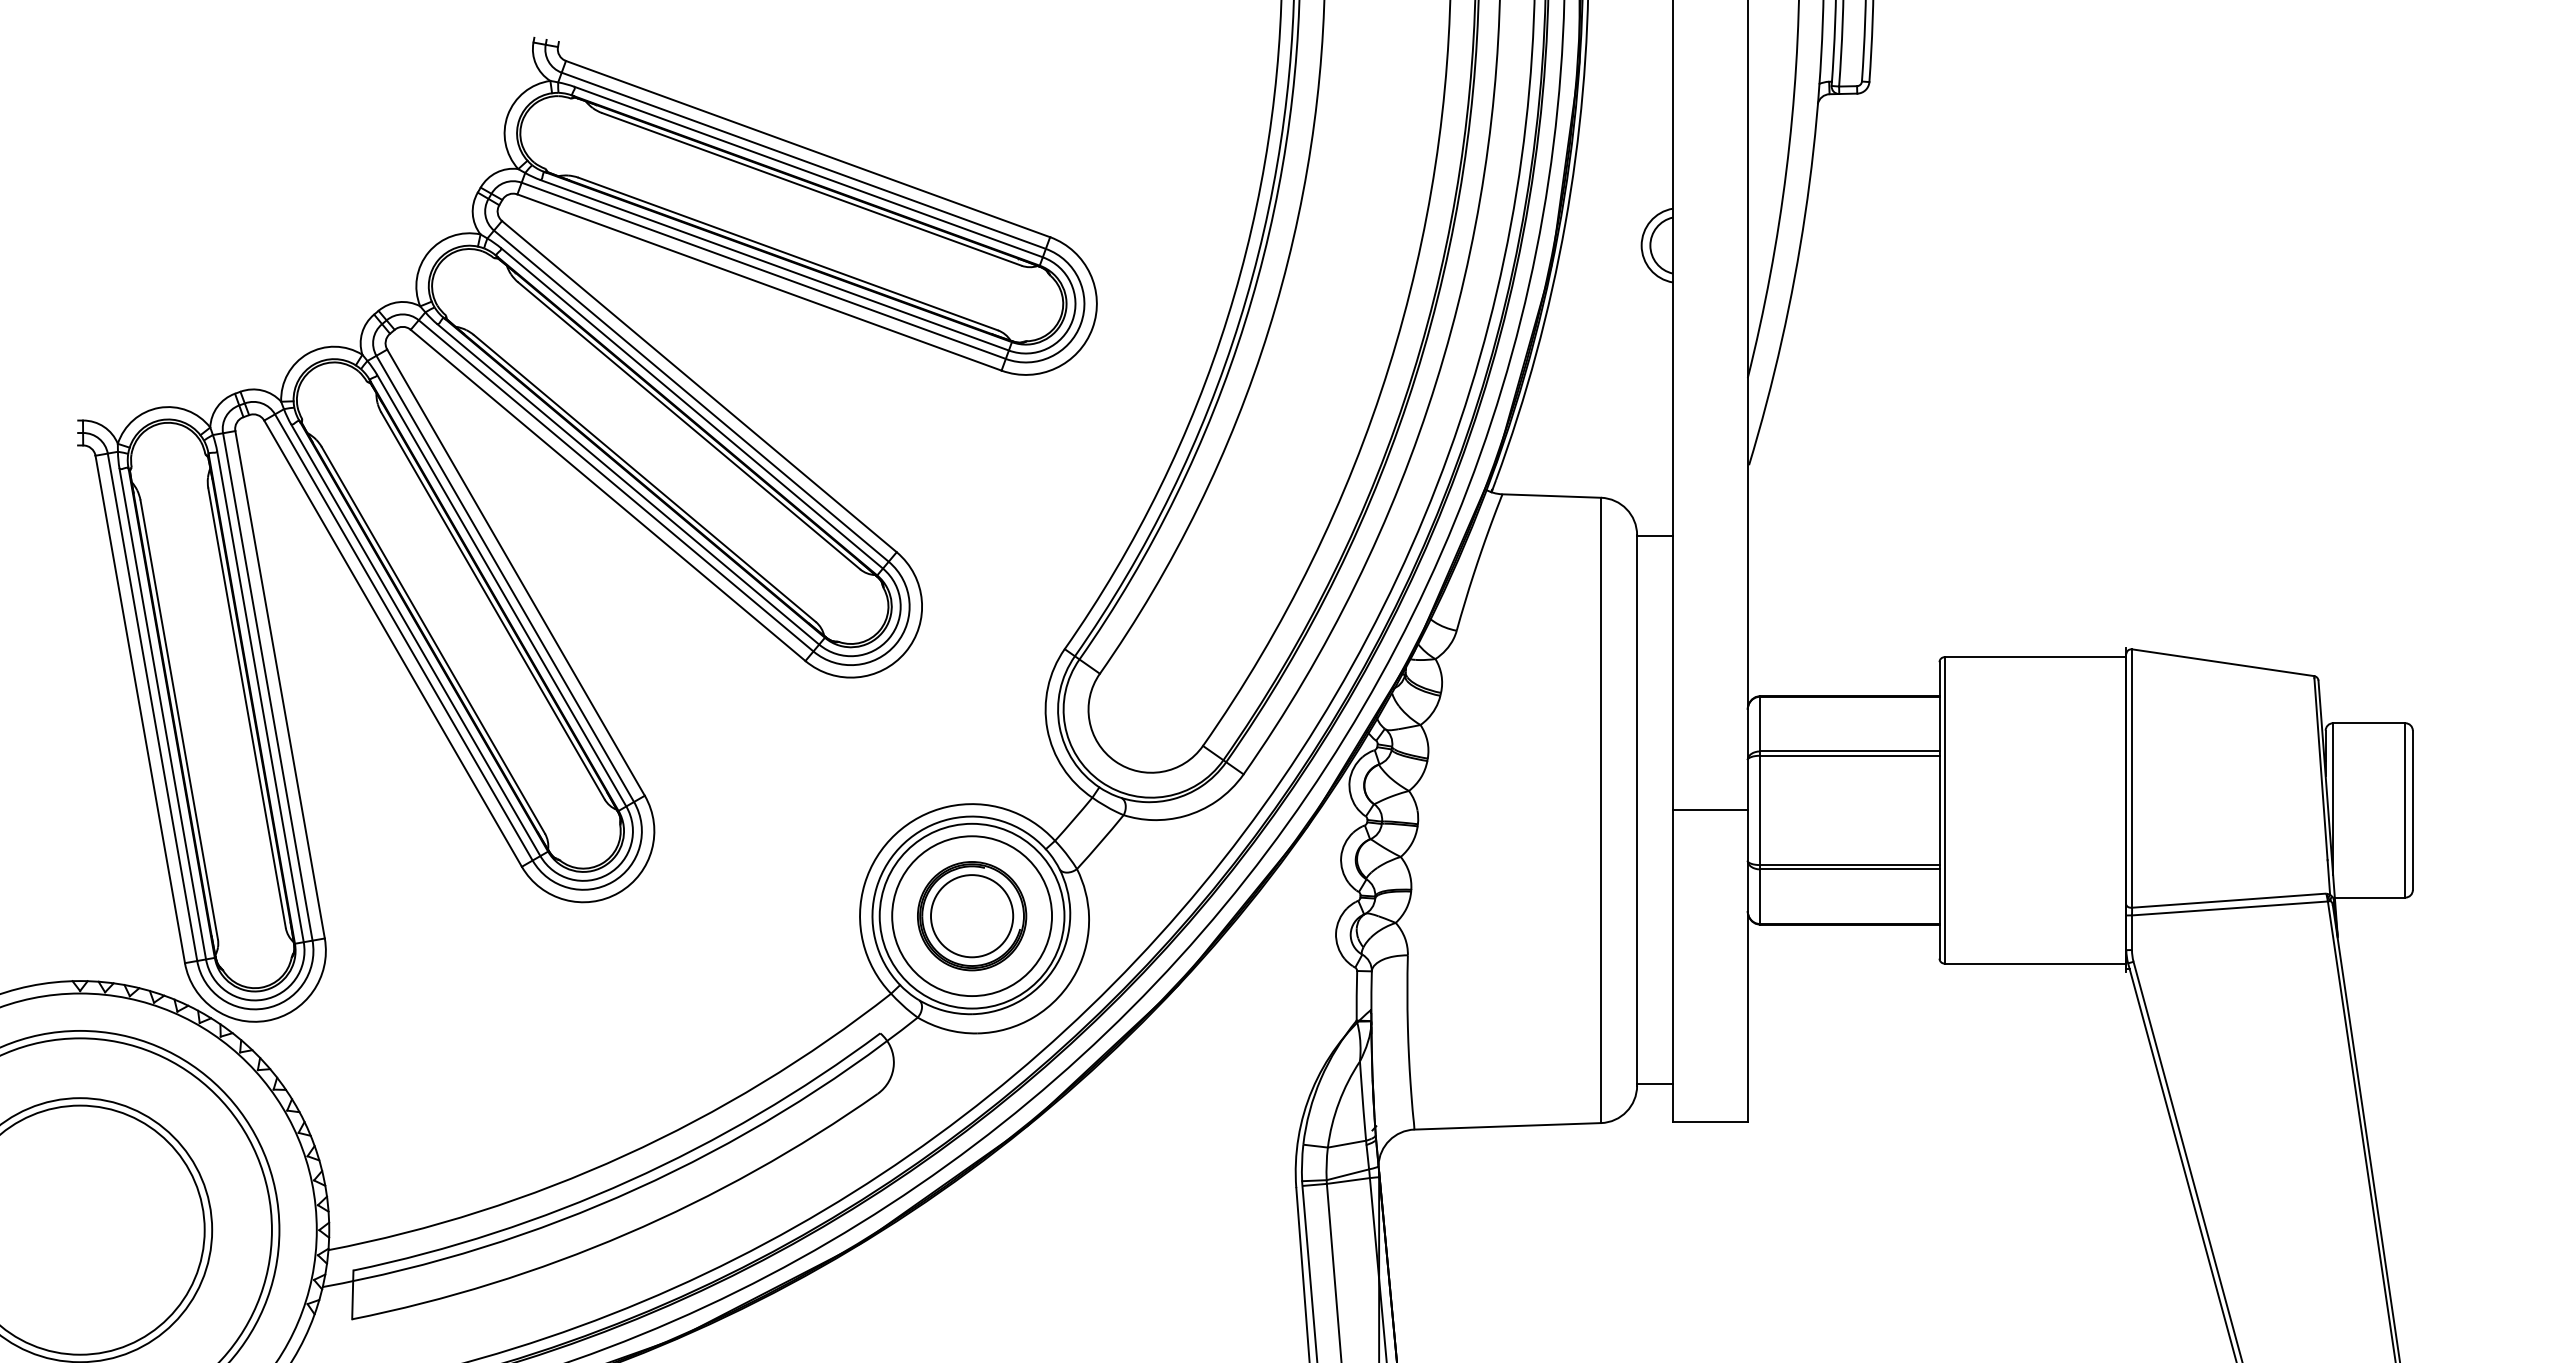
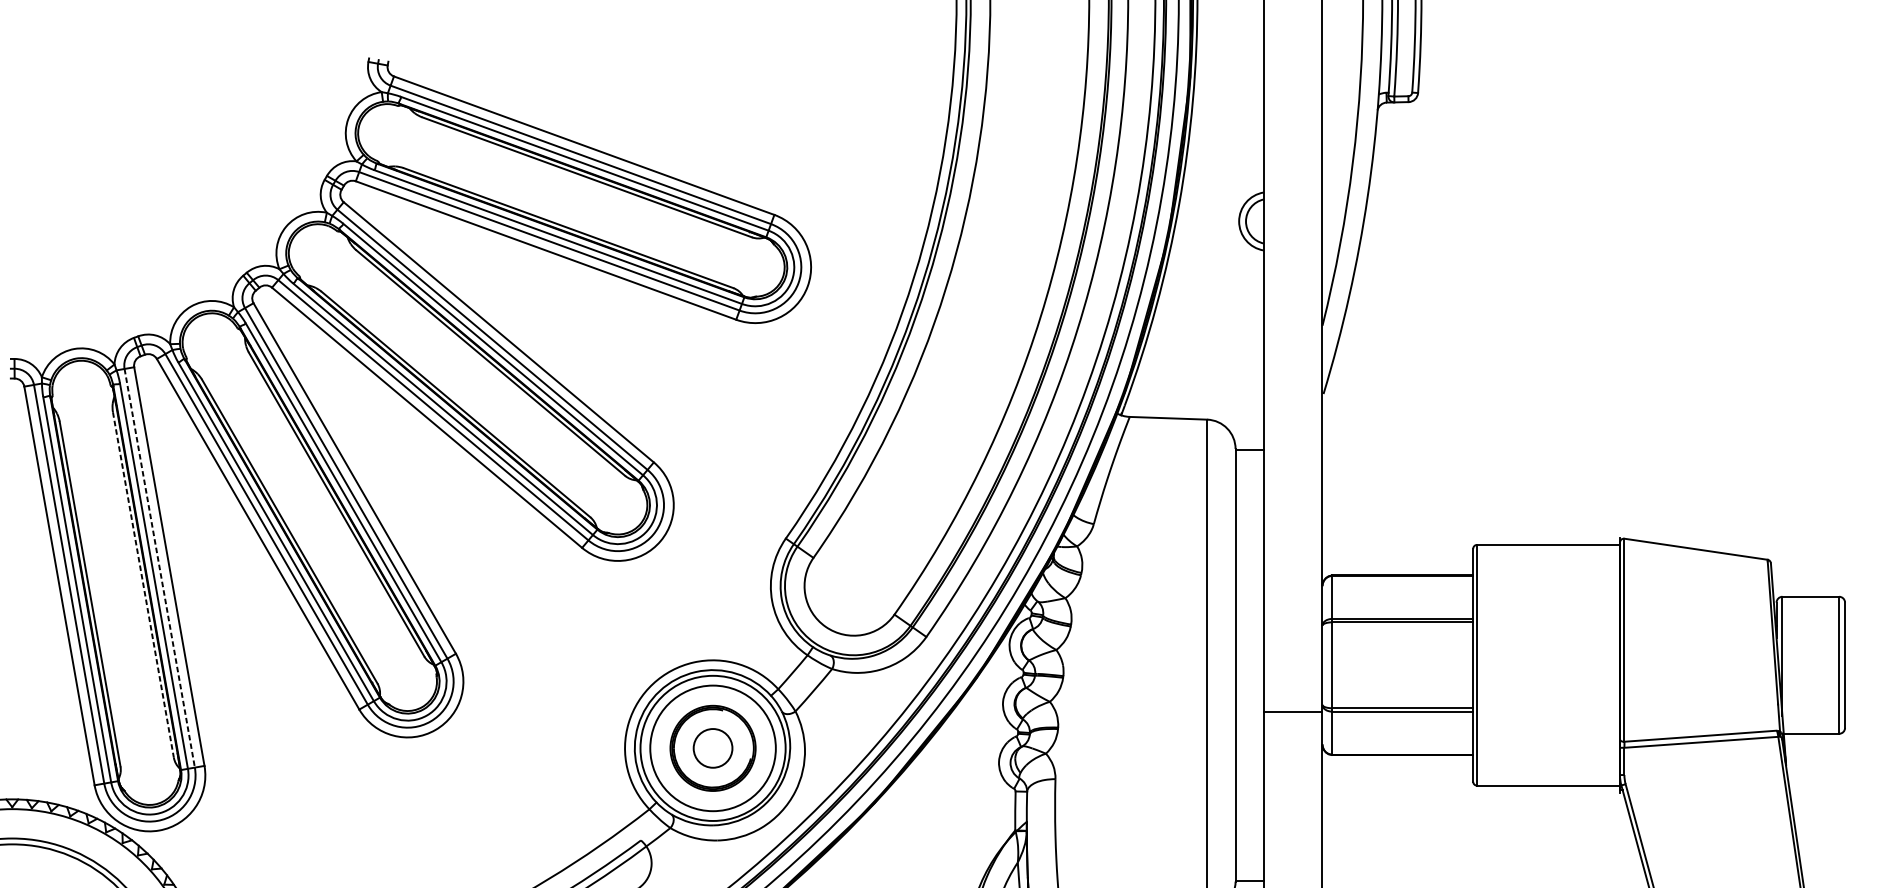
line: (267, 686) -> (159, 567), solid -> dashed
line: (247, 708) -> (143, 585), solid -> dashed
line: (1709, 810) -> (1292, 711), moved
circle: (972, 916) -> (713, 748), size x0.6

